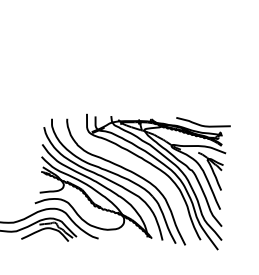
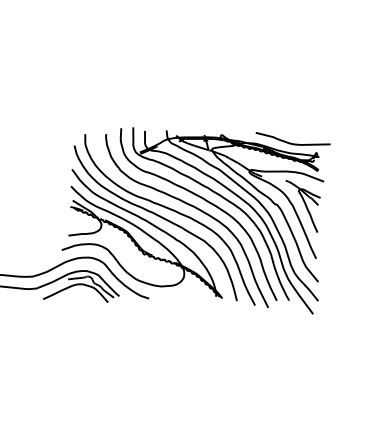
curve: (139, 167) -> (205, 201), added

